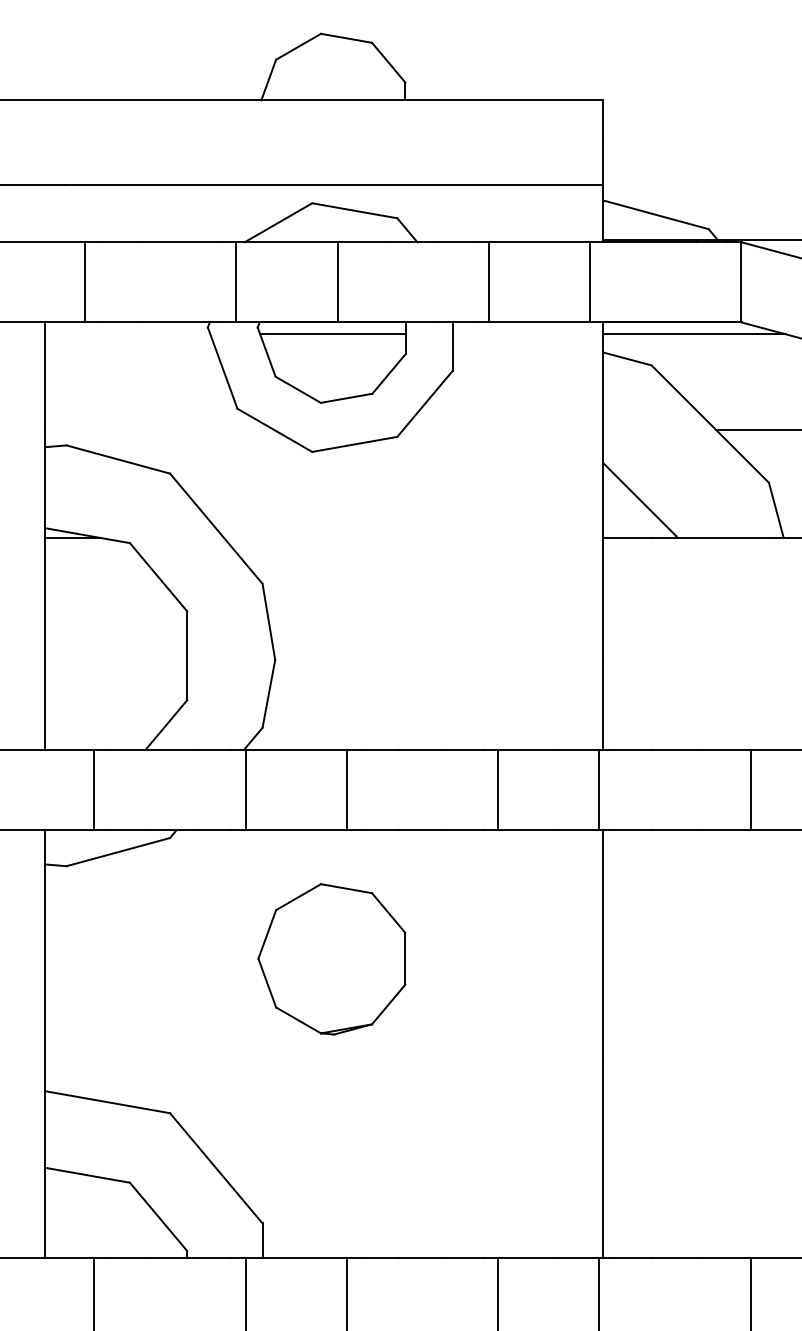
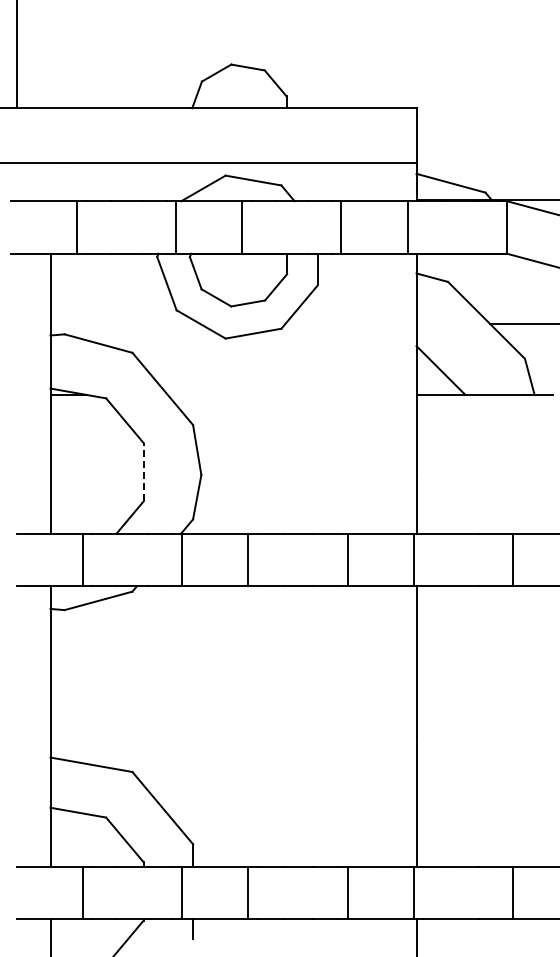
line: (333, 334) -> (239, 261), removed
line: (693, 334) -> (475, 261), removed
line: (186, 654) -> (143, 471), solid -> dashed
part: (331, 958) -> (238, 670), removed

